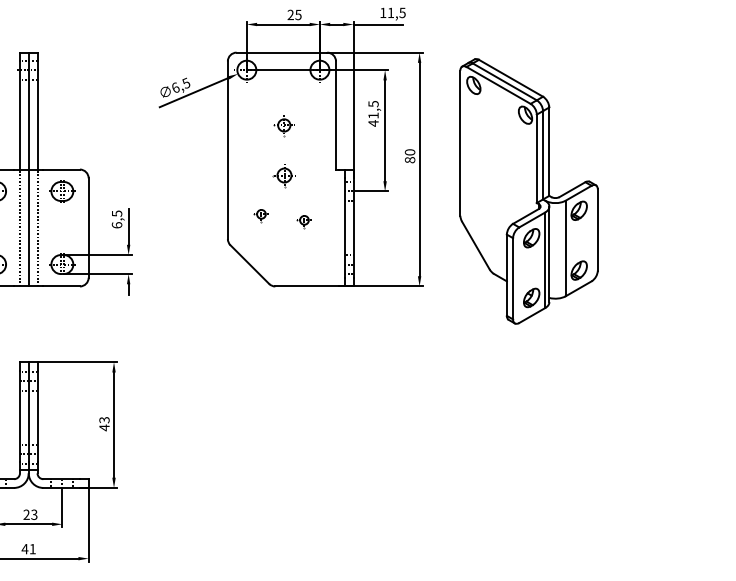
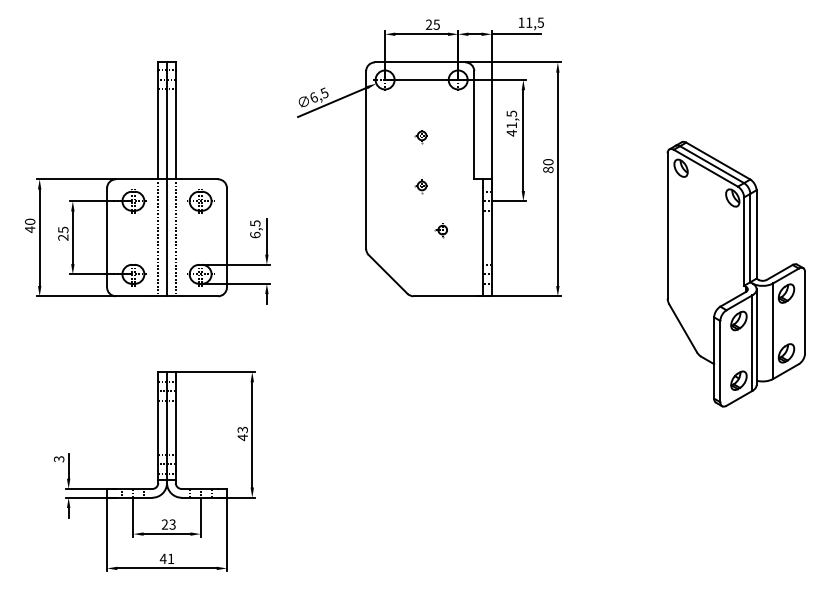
part: (282, 127) -> (420, 137), size x0.71
part: (282, 176) -> (420, 186), size x0.62
part: (528, 191) -> (735, 274), moved
part: (259, 214) -> (397, 224), removed

